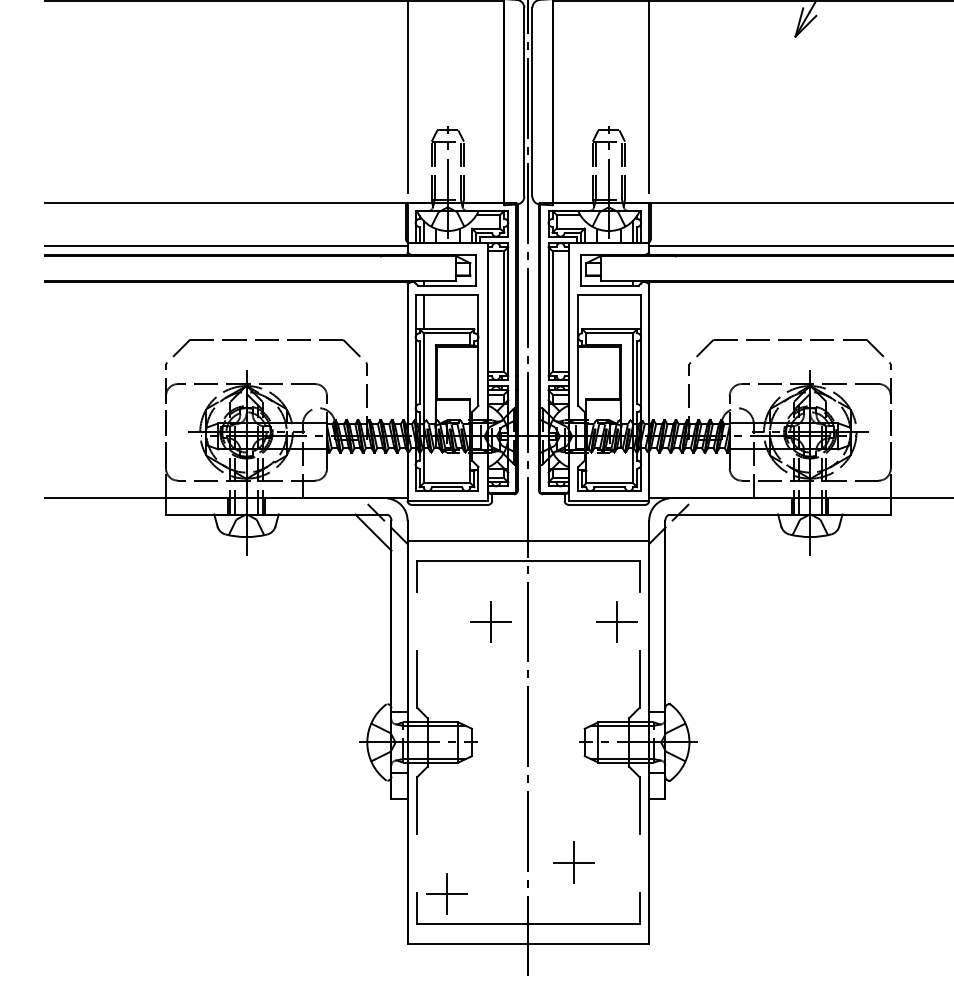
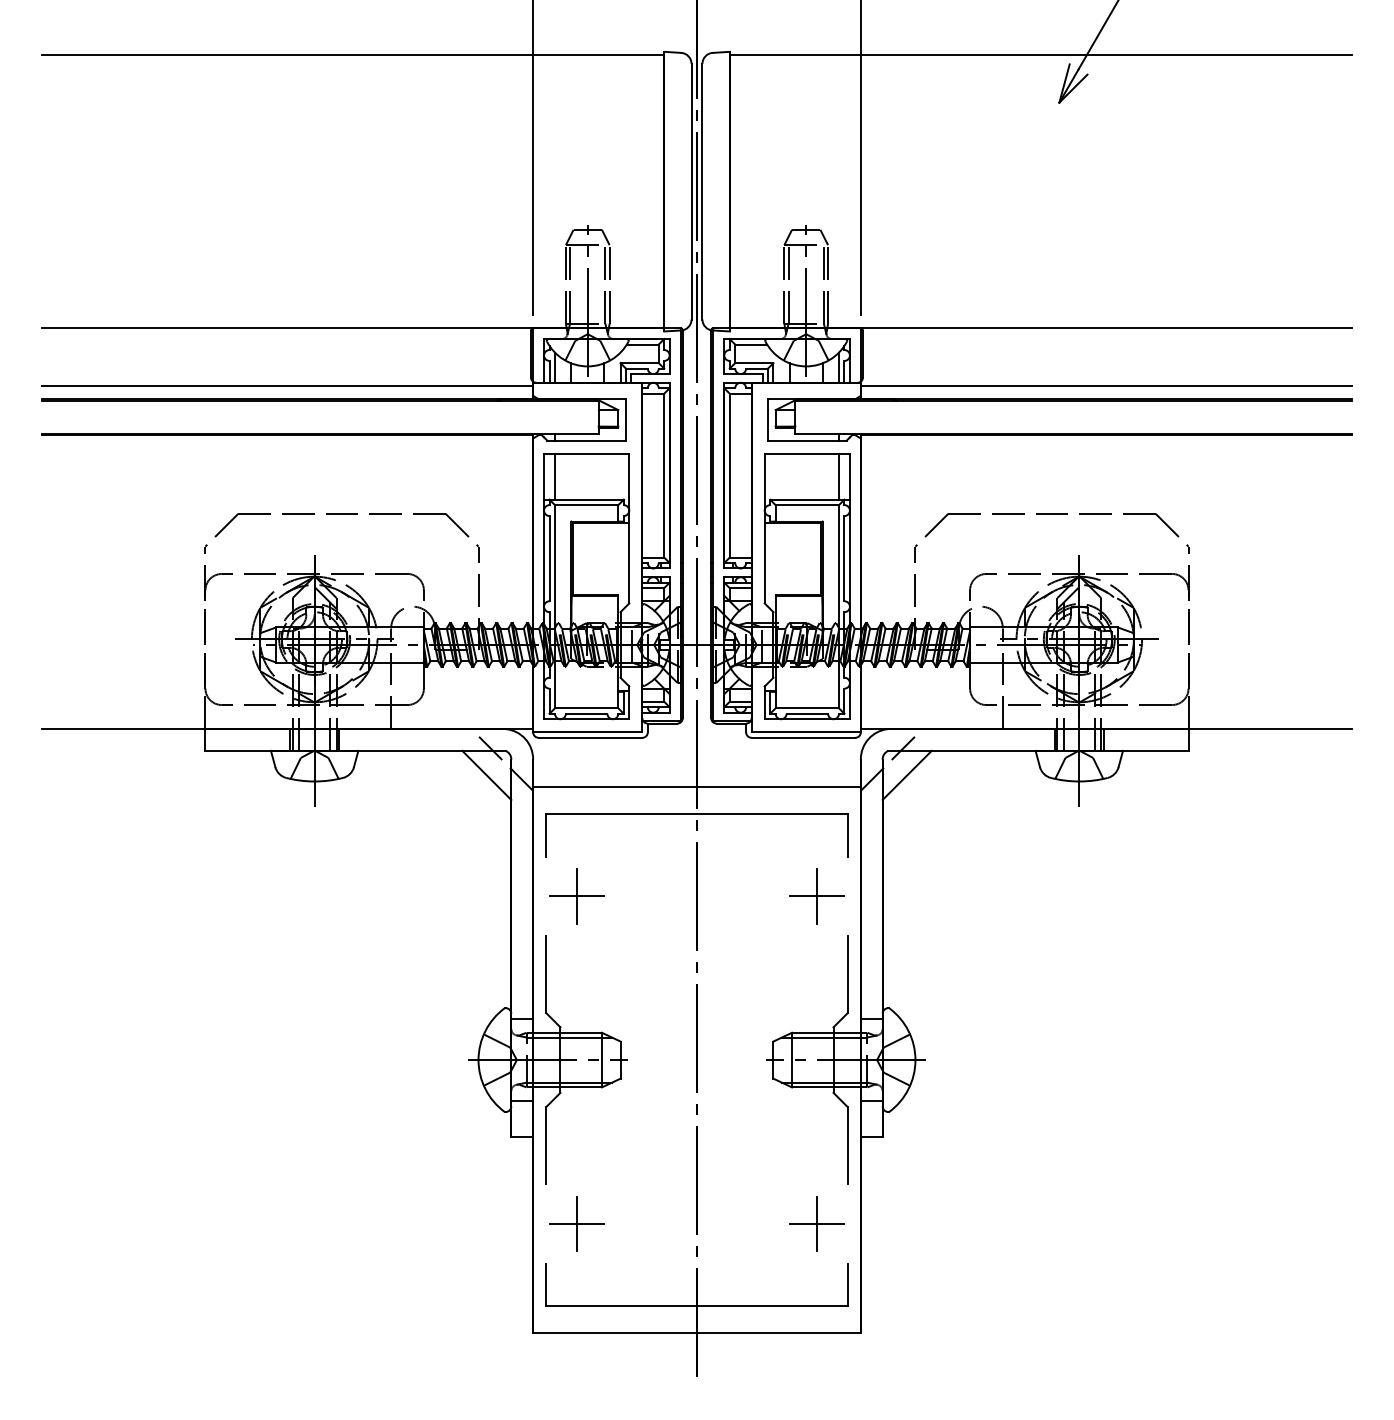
line: (632, 312) -> (838, 476), added
line: (682, 531) -> (906, 774), added
part: (490, 621) -> (576, 896), moved
part: (573, 862) -> (816, 1223), moved
part: (446, 893) -> (576, 1223), moved

